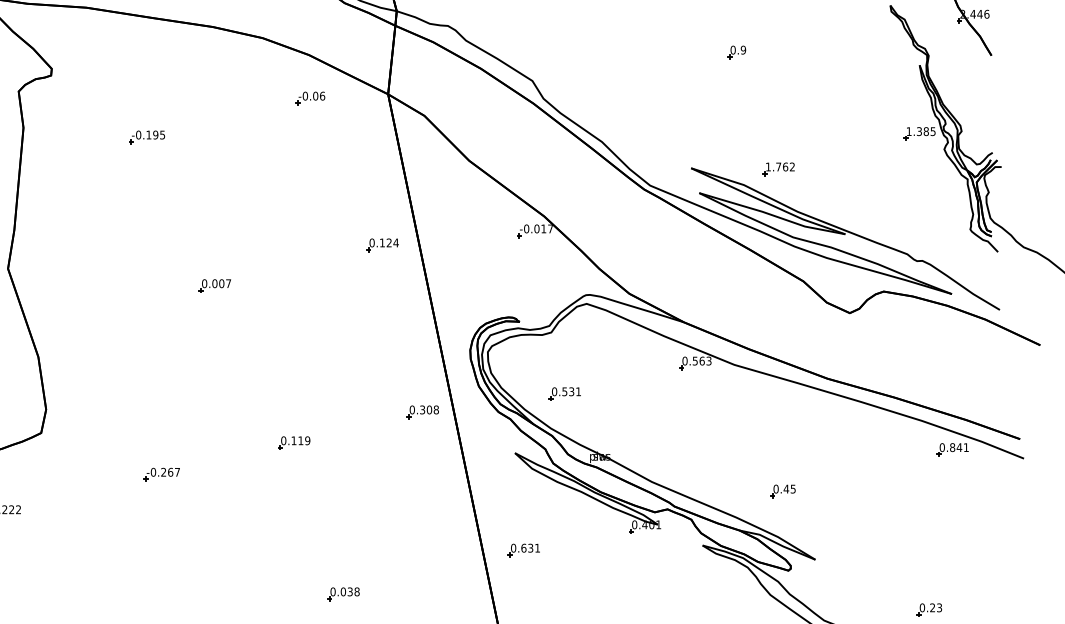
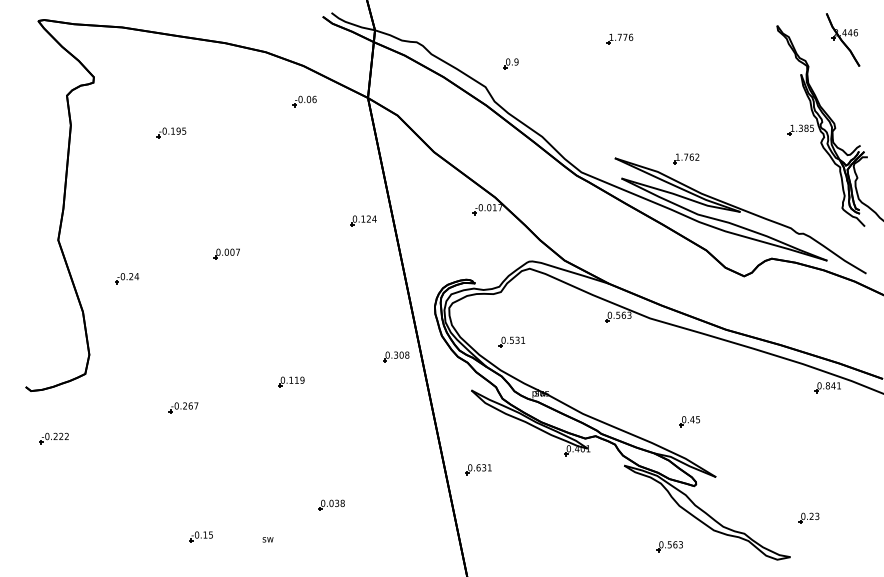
part: (696, 21) -> (619, 38), added
part: (736, 51) -> (510, 63), moved
part: (91, 315) -> (126, 278), added

